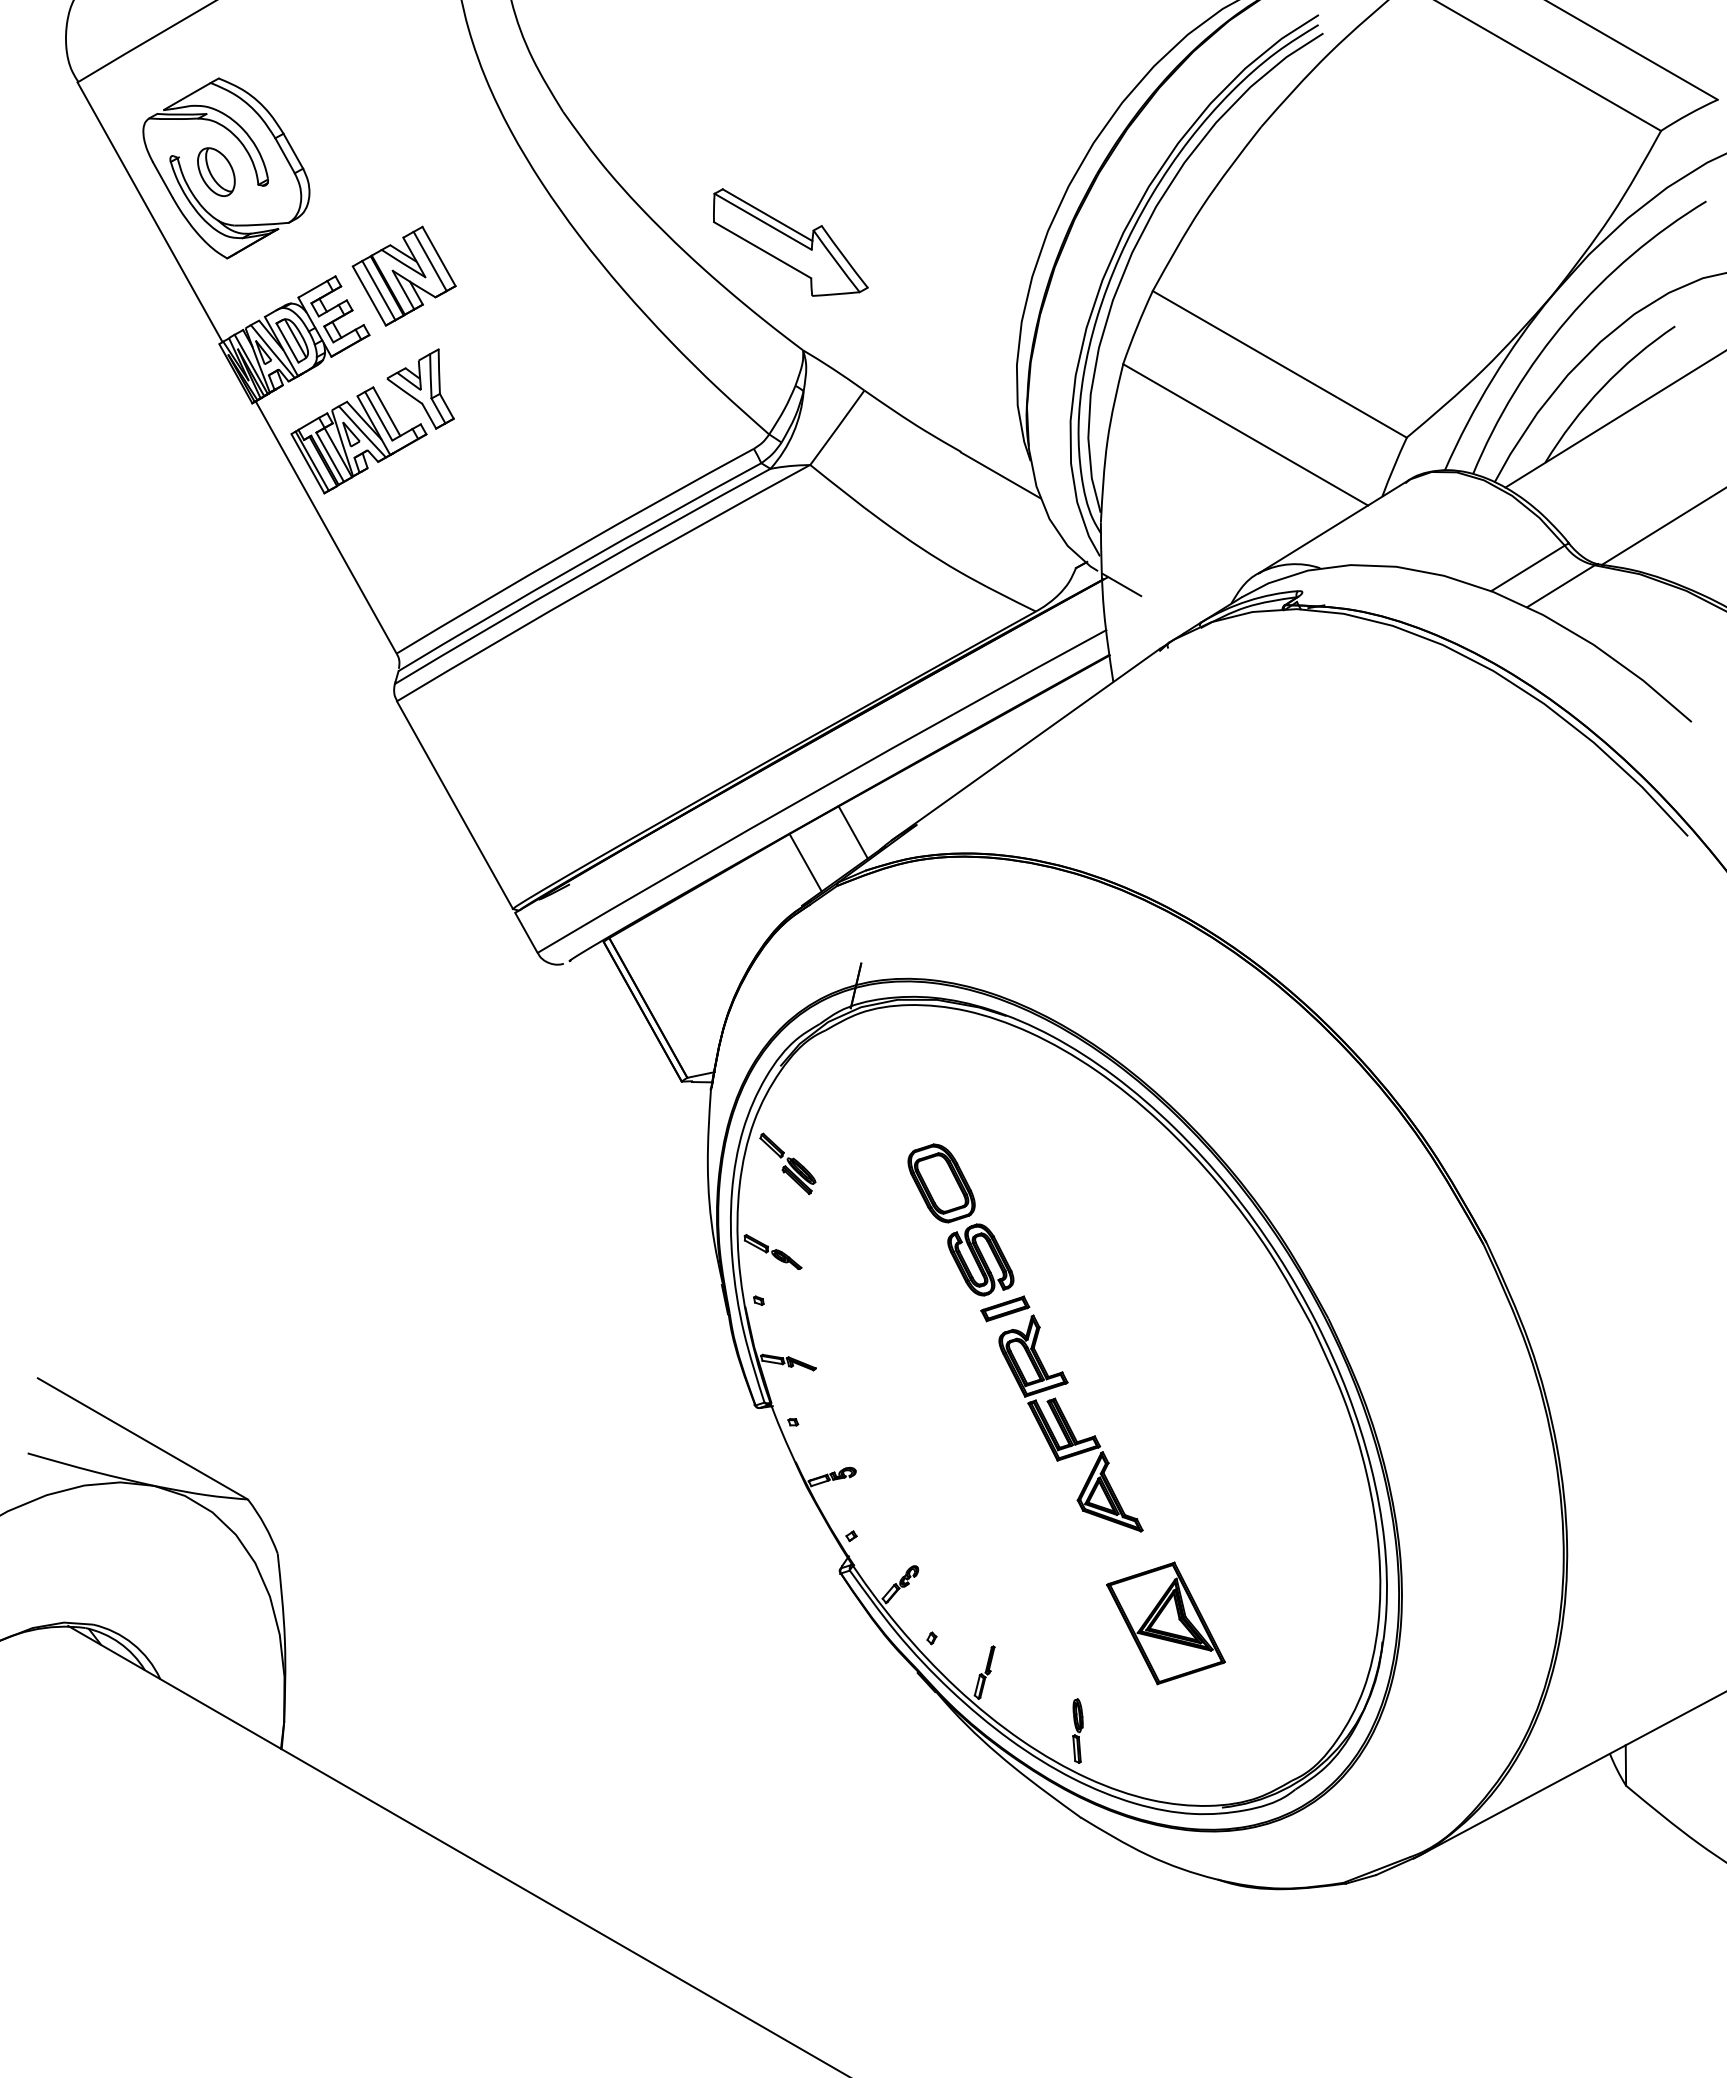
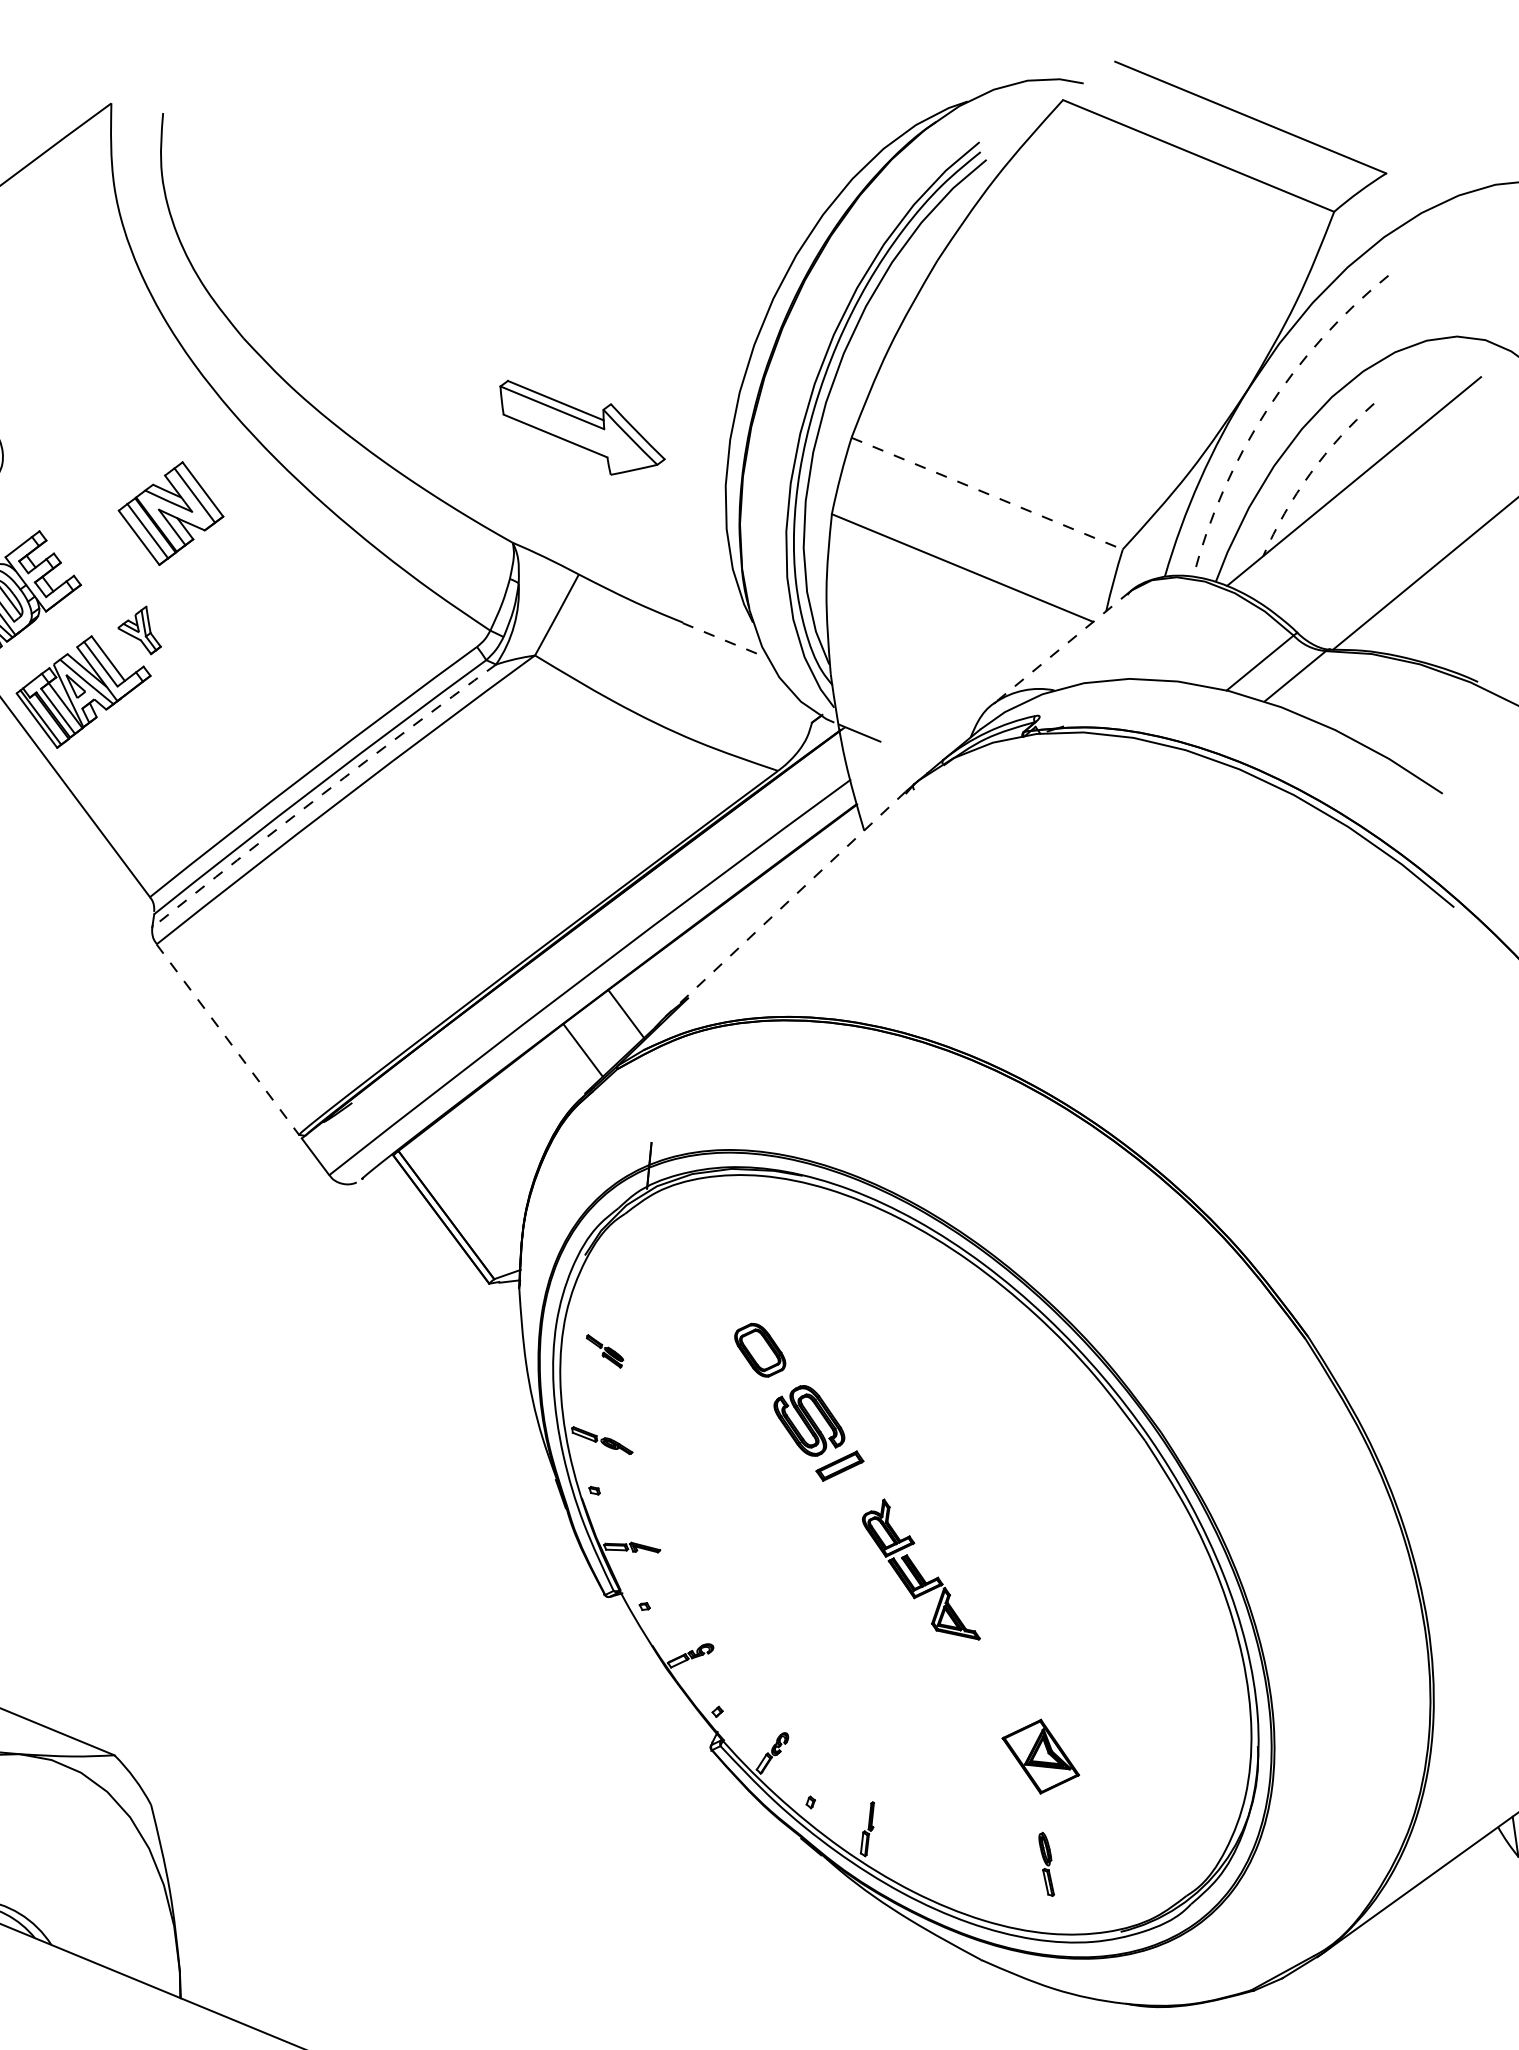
part: (790, 242) -> (582, 424), moved
part: (403, 275) -> (170, 512), moved
arc: (1567, 319) -> (1266, 411), solid -> dashed
line: (1279, 364) -> (986, 493), solid -> dashed
arc: (1602, 387) -> (1310, 473), solid -> dashed
part: (420, 388) -> (138, 631), size x0.6
line: (1000, 475) -> (724, 640), solid -> dashed
line: (1333, 527) -> (1061, 648), solid -> dashed
arc: (581, 574) -> (322, 794), solid -> dashed
line: (1025, 744) -> (785, 904), solid -> dashed
line: (454, 805) -> (227, 1040), solid -> dashed
part: (787, 1163) -> (604, 1350), size x0.6
part: (941, 1183) -> (760, 1350), size x0.7
part: (1070, 1423) -> (919, 1571), size x0.7
part: (1165, 1623) -> (1040, 1756), size x0.6
part: (1077, 1730) -> (1046, 1863), moved

